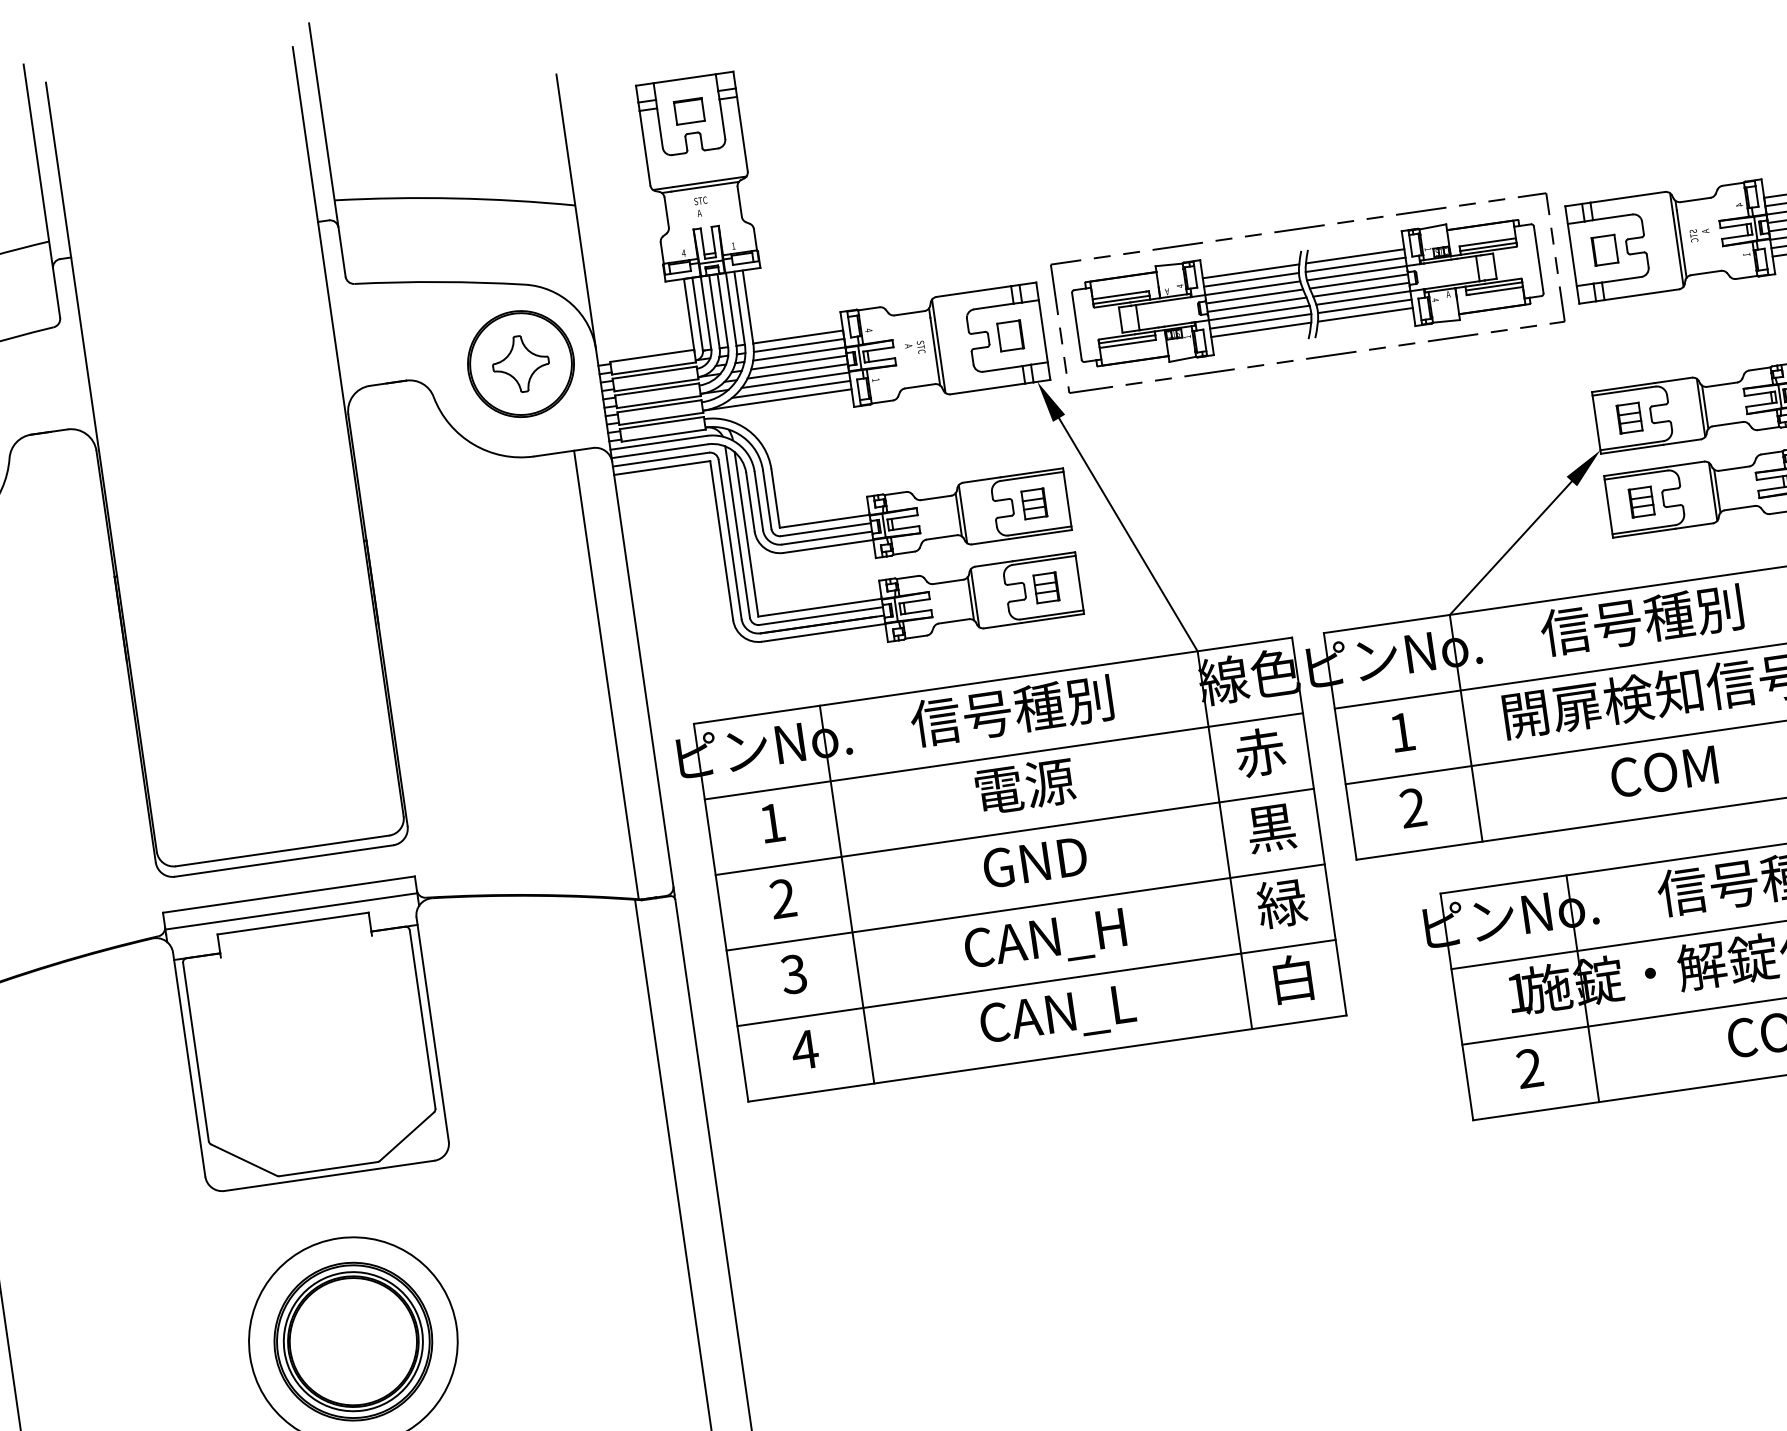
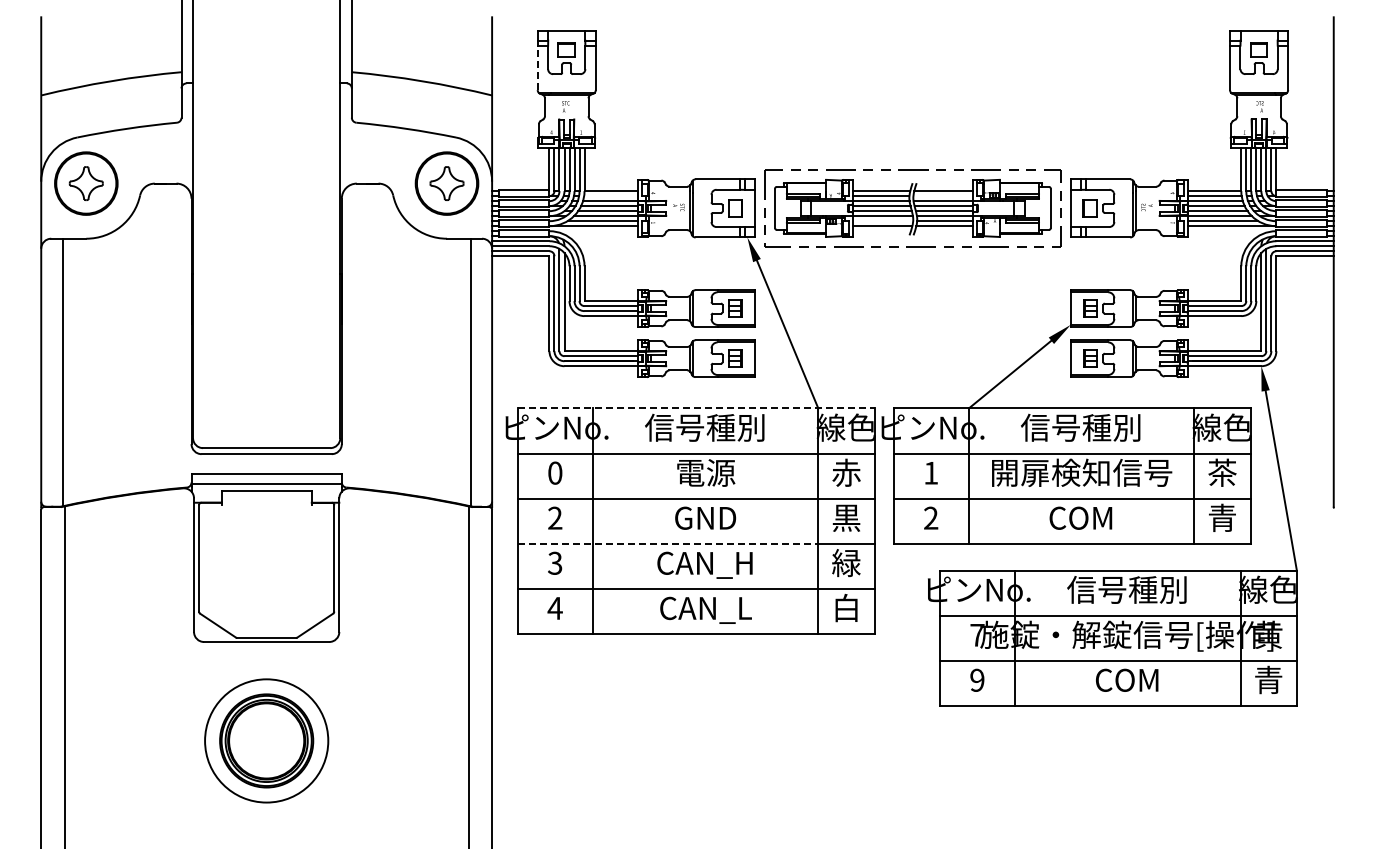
line: (644, 147) -> (537, 67), solid -> dashed
line: (1355, 264) -> (943, 195), removed
line: (1259, 320) -> (882, 220), removed
line: (799, 345) -> (611, 196), removed
line: (993, 680) -> (696, 408), solid -> dashed
text: (772, 822) -> (555, 472), 1 -> 0
line: (979, 913) -> (668, 543), solid -> dashed
text: (1519, 993) -> (977, 635), 1 -> 7
text: (1530, 1068) -> (977, 680), 2 -> 9

